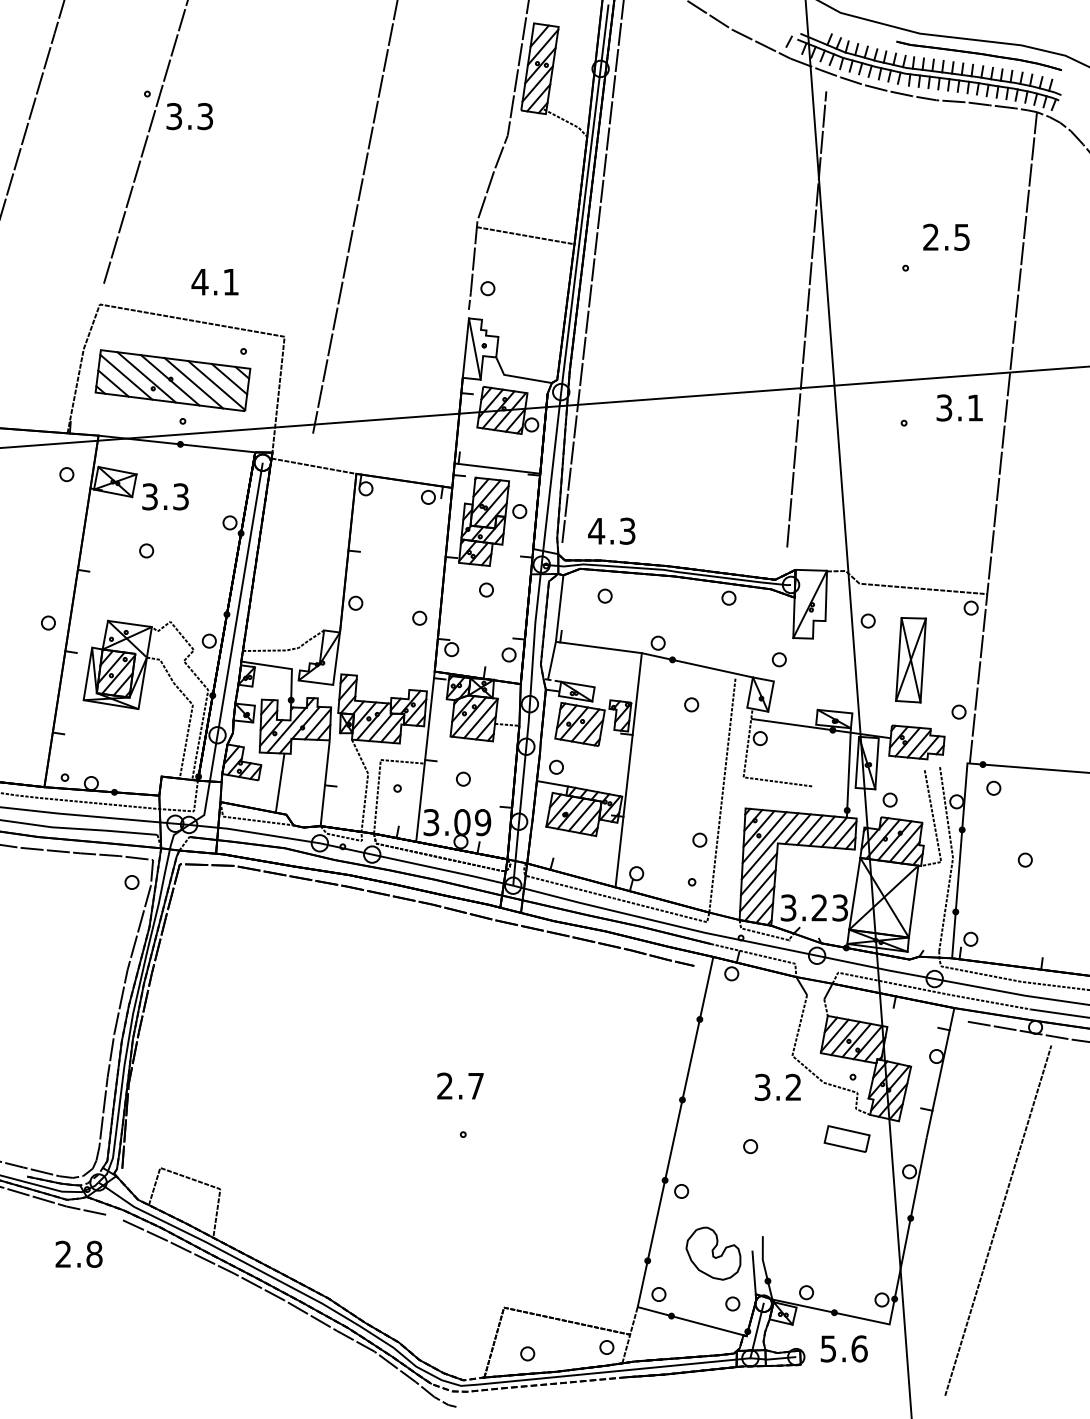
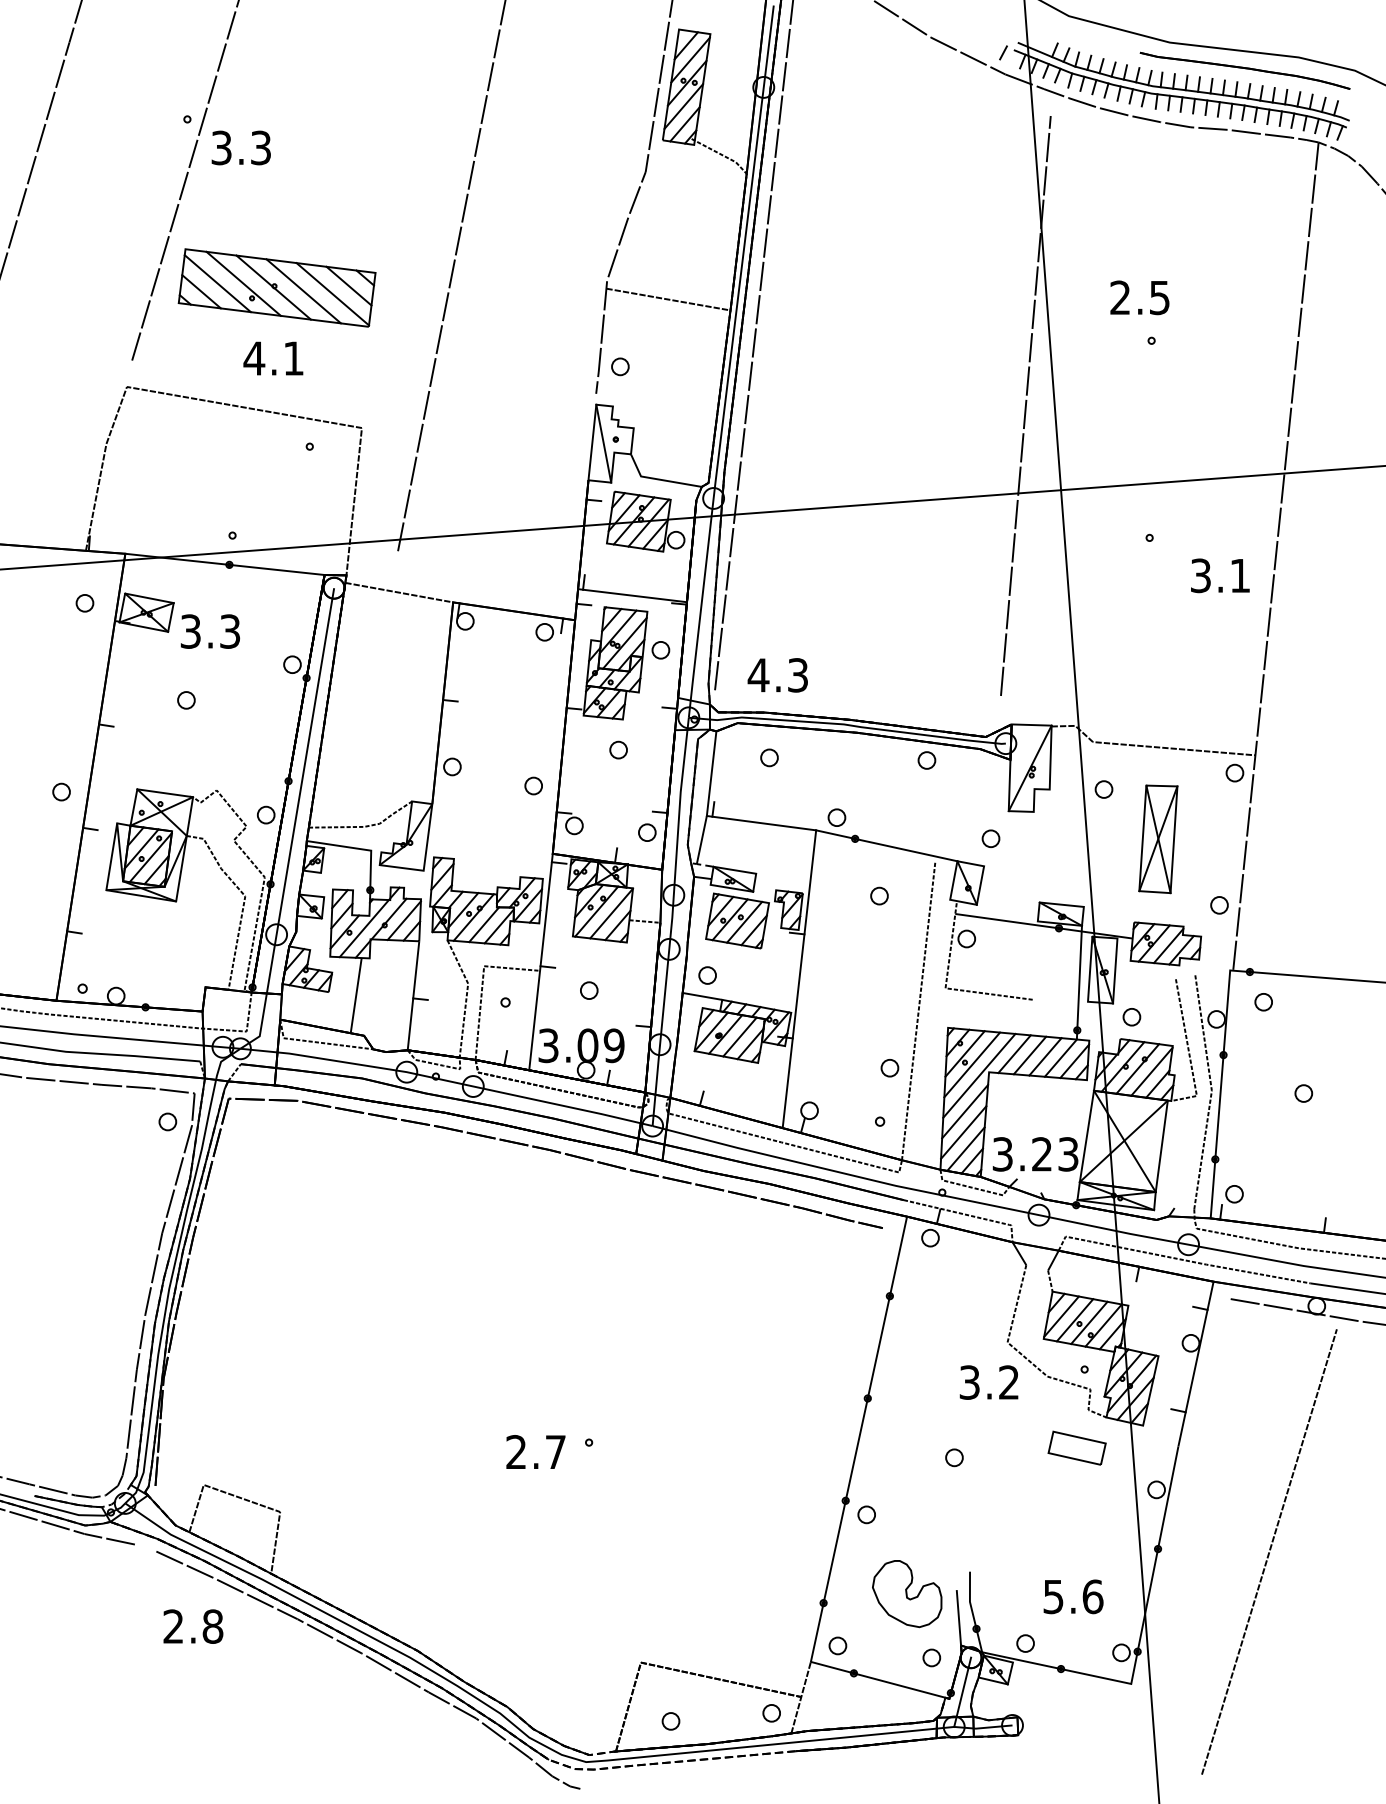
text: (946, 236) -> (1139, 296), moved
part: (172, 380) -> (276, 287), moved
text: (959, 407) -> (1220, 575), moved
text: (460, 1085) -> (535, 1451), moved
text: (78, 1253) -> (192, 1625), moved
text: (843, 1348) -> (1072, 1596), moved

